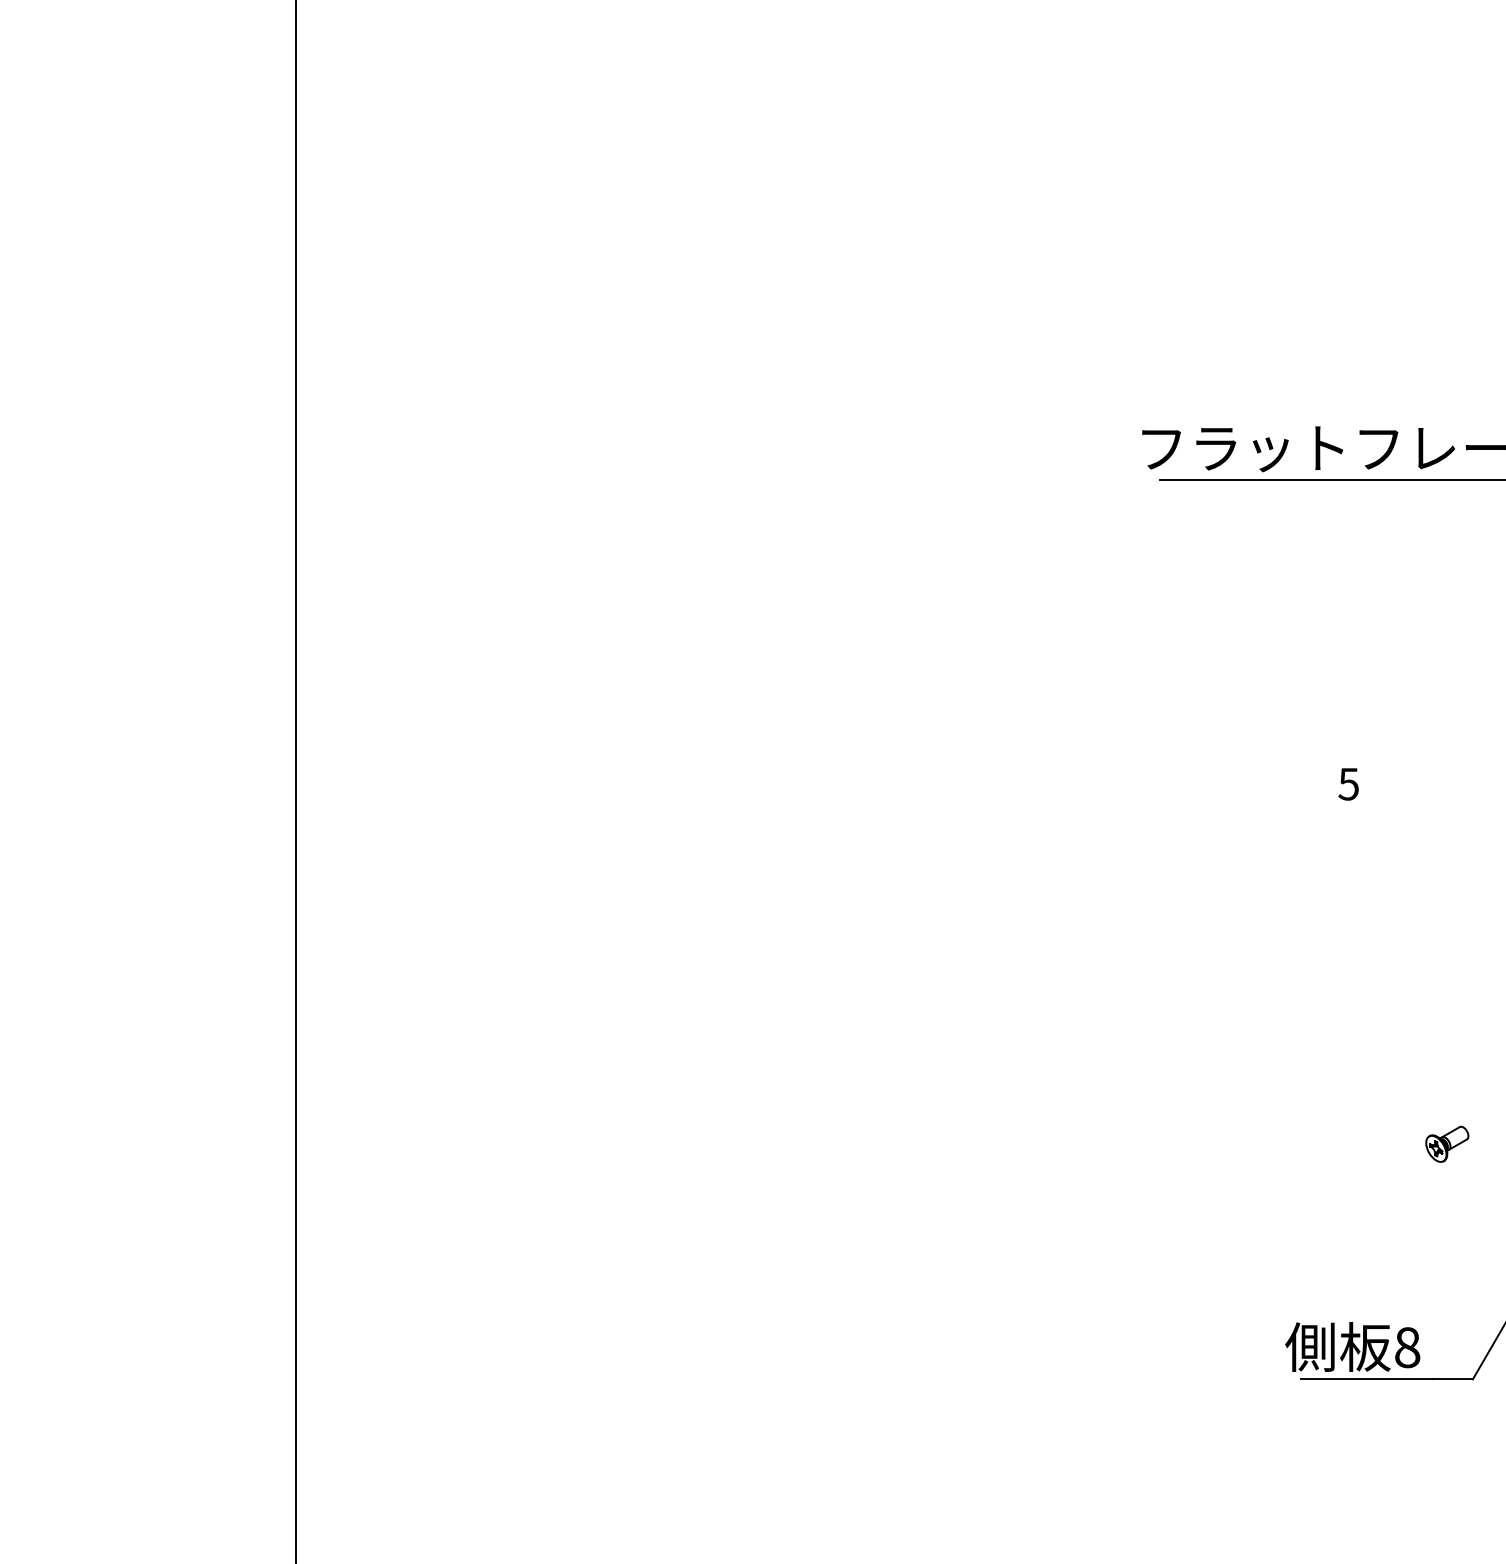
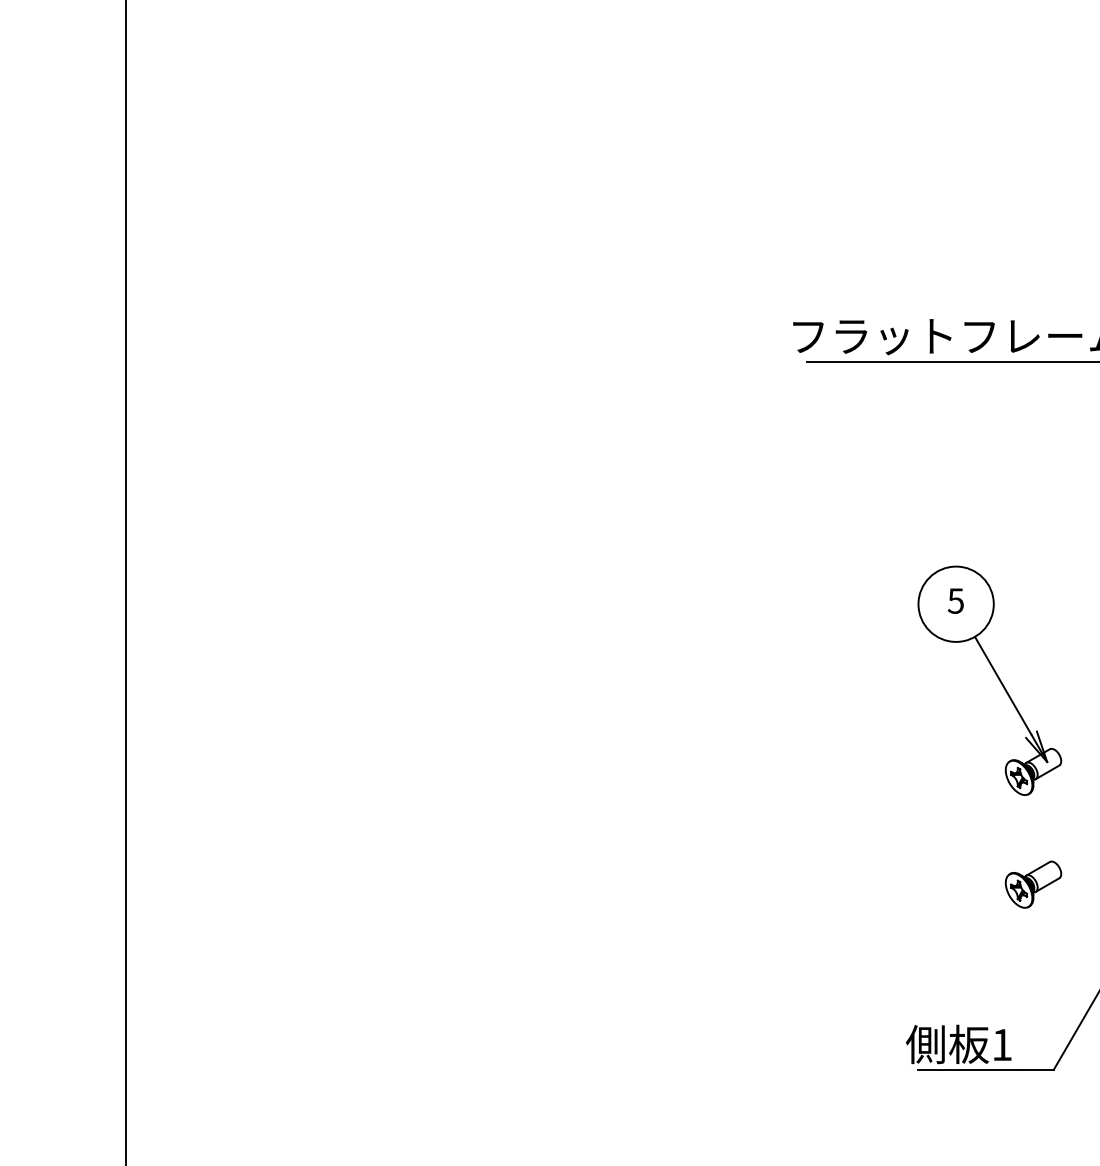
part: (1401, 881) -> (997, 677), added
part: (1447, 1144) -> (1033, 884), size x1.67
text: (1407, 1347) -> (1002, 1044), 8 -> 1

